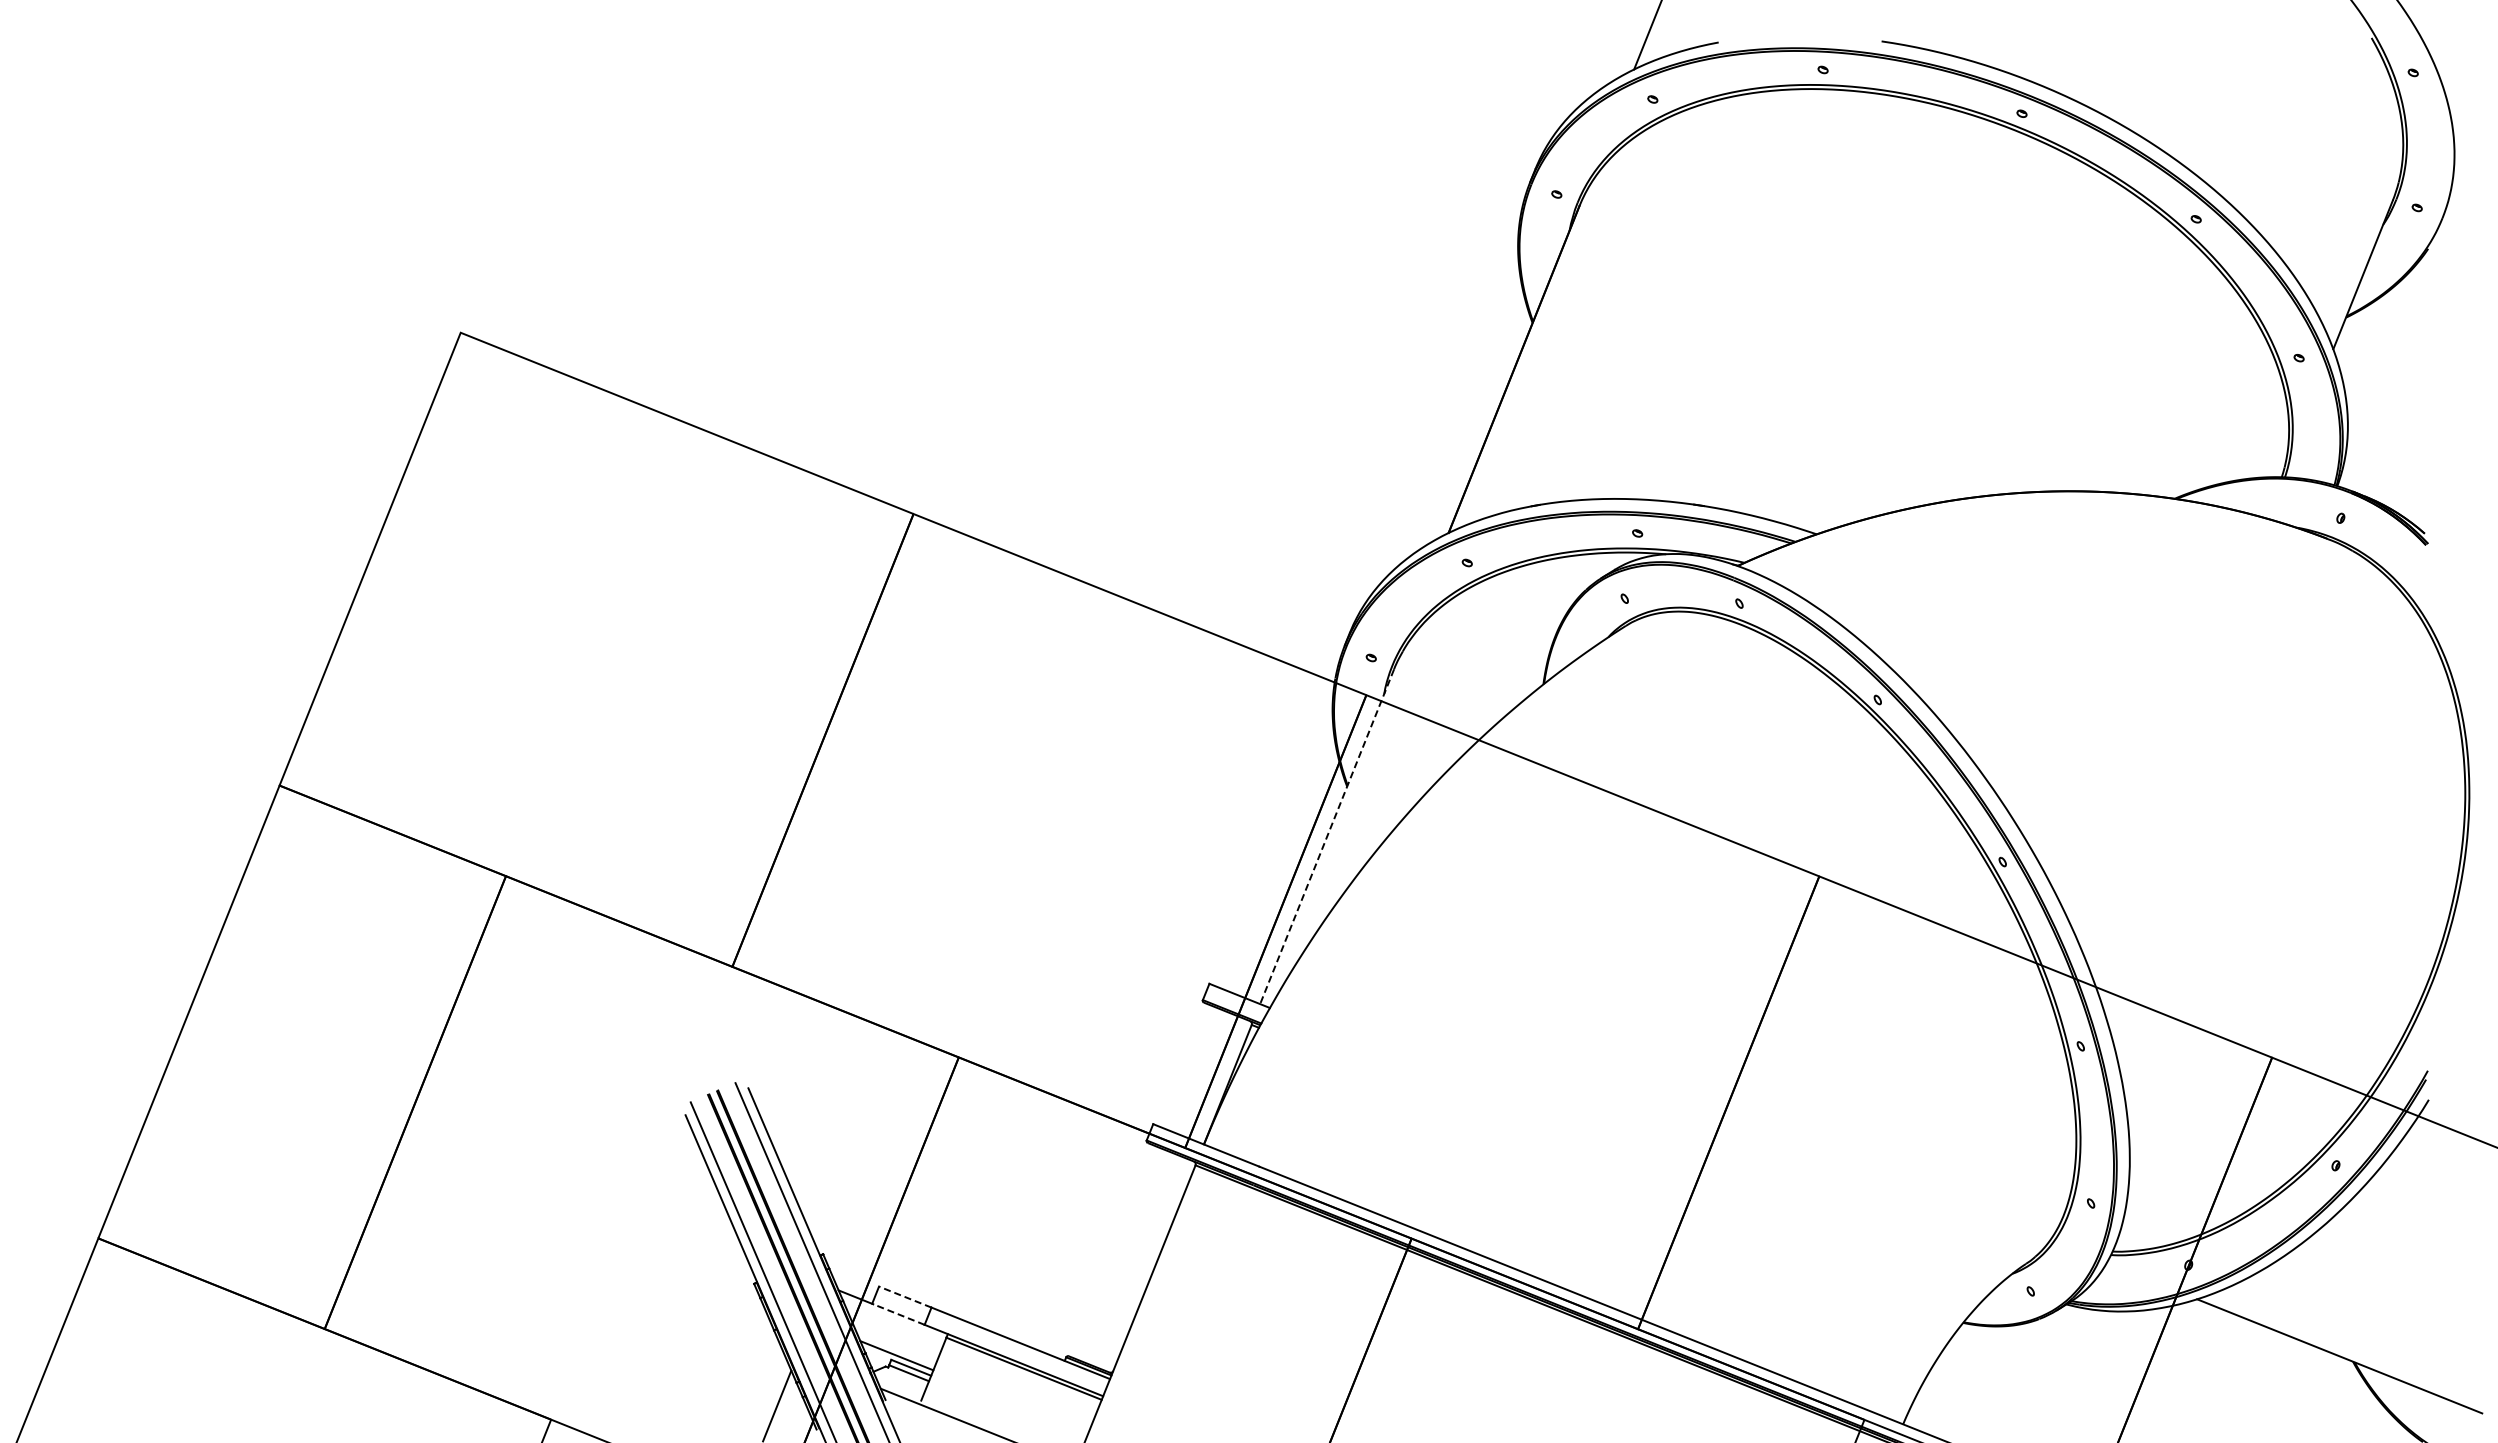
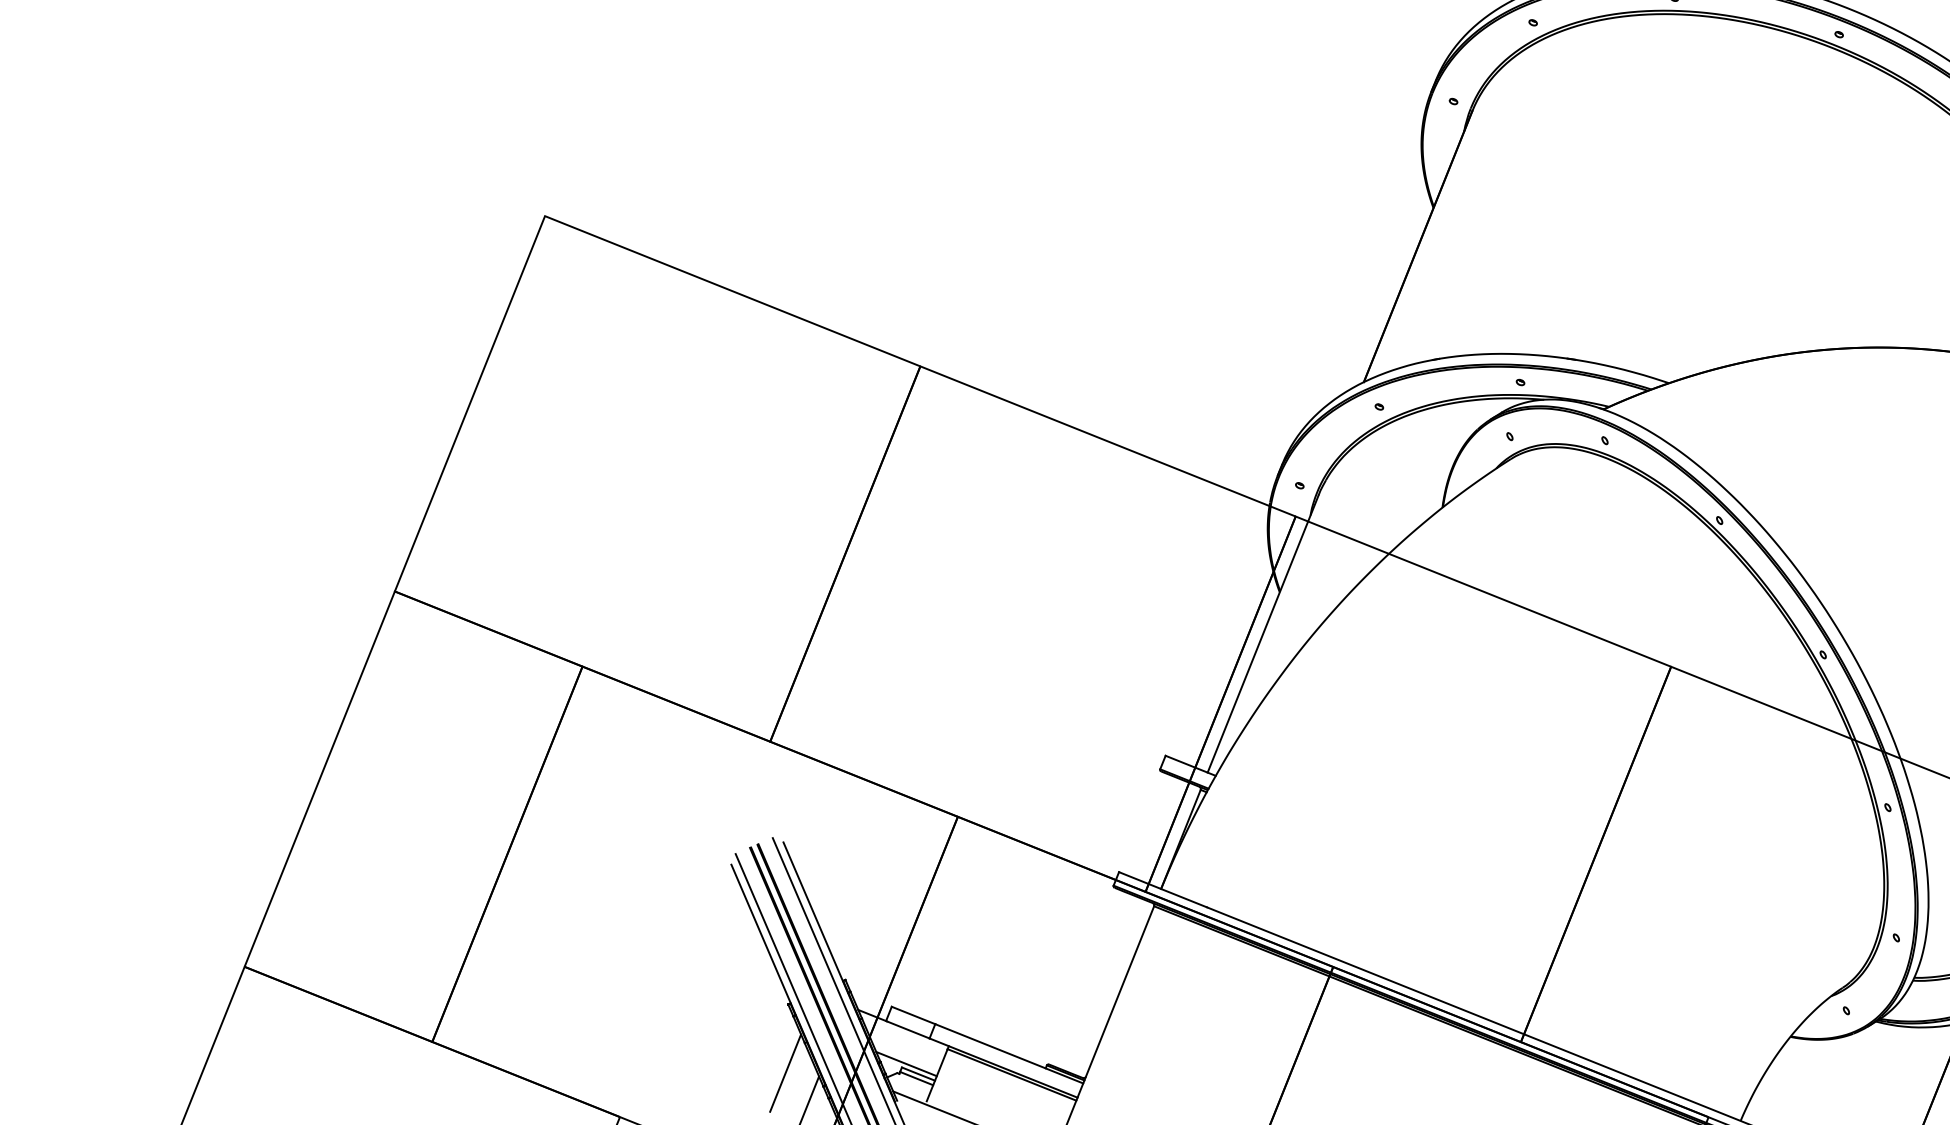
line: (1326, 837) -> (1262, 634), dashed -> solid
line: (904, 1296) -> (912, 1014), dashed -> solid
line: (898, 1314) -> (907, 1029), dashed -> solid
line: (750, 1366) -> (785, 1073), added

